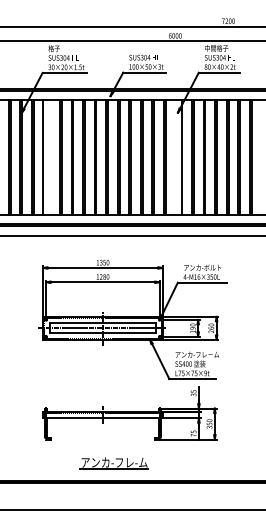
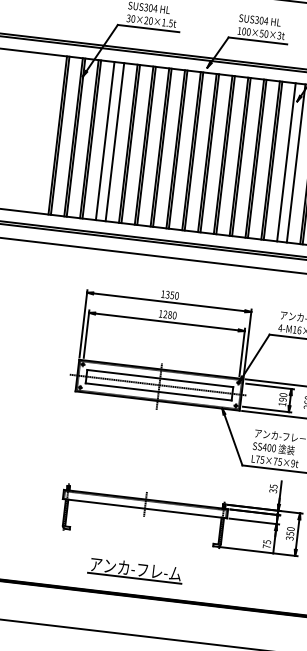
line: (50, 157) -> (115, 142), added
line: (175, 157) -> (286, 162), added
part: (113, 463) -> (134, 570), moved

